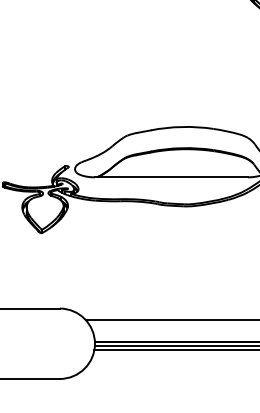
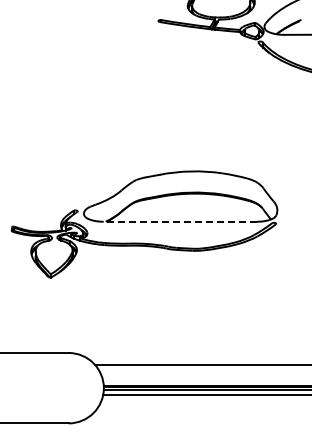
line: (171, 177) -> (180, 221), solid -> dashed

